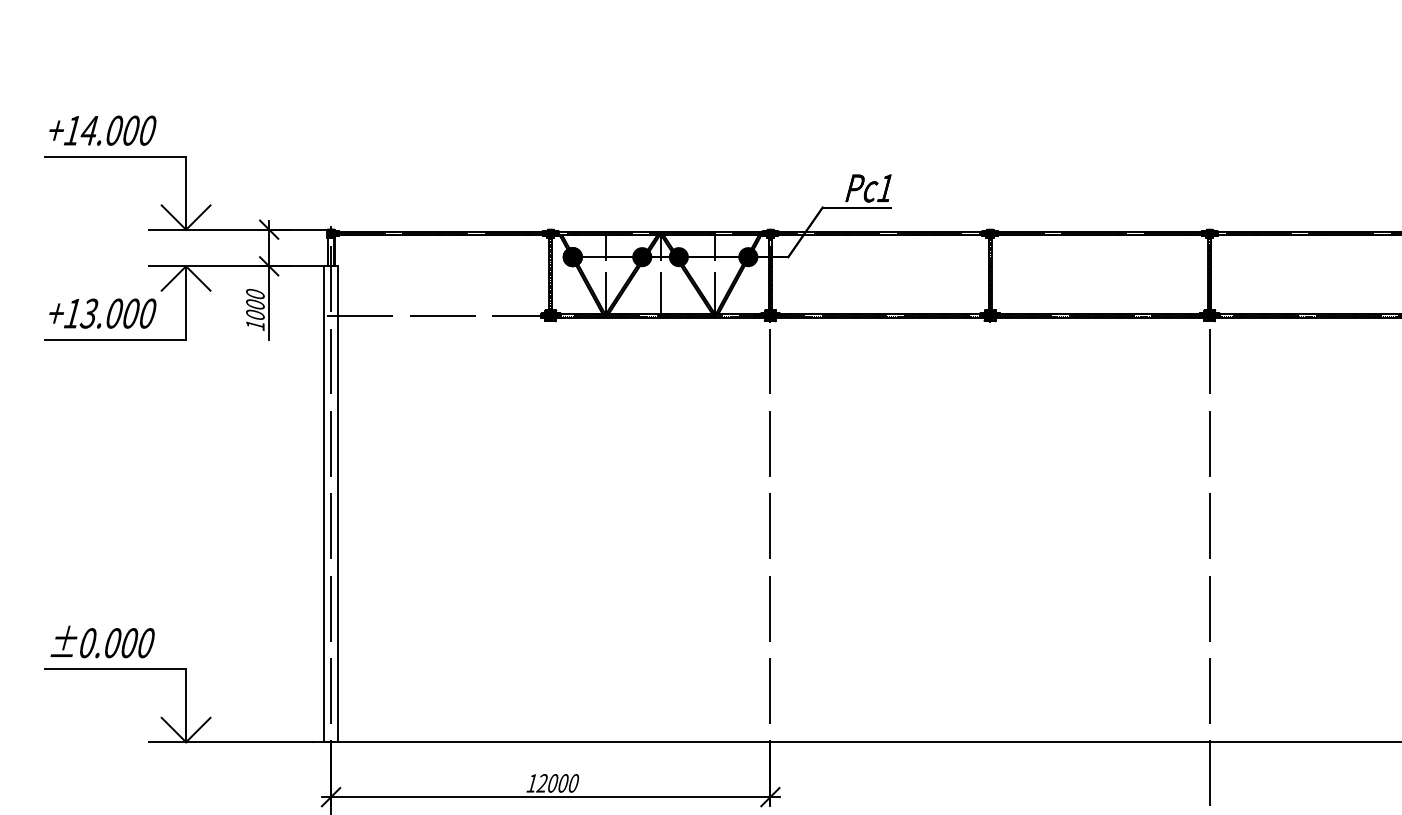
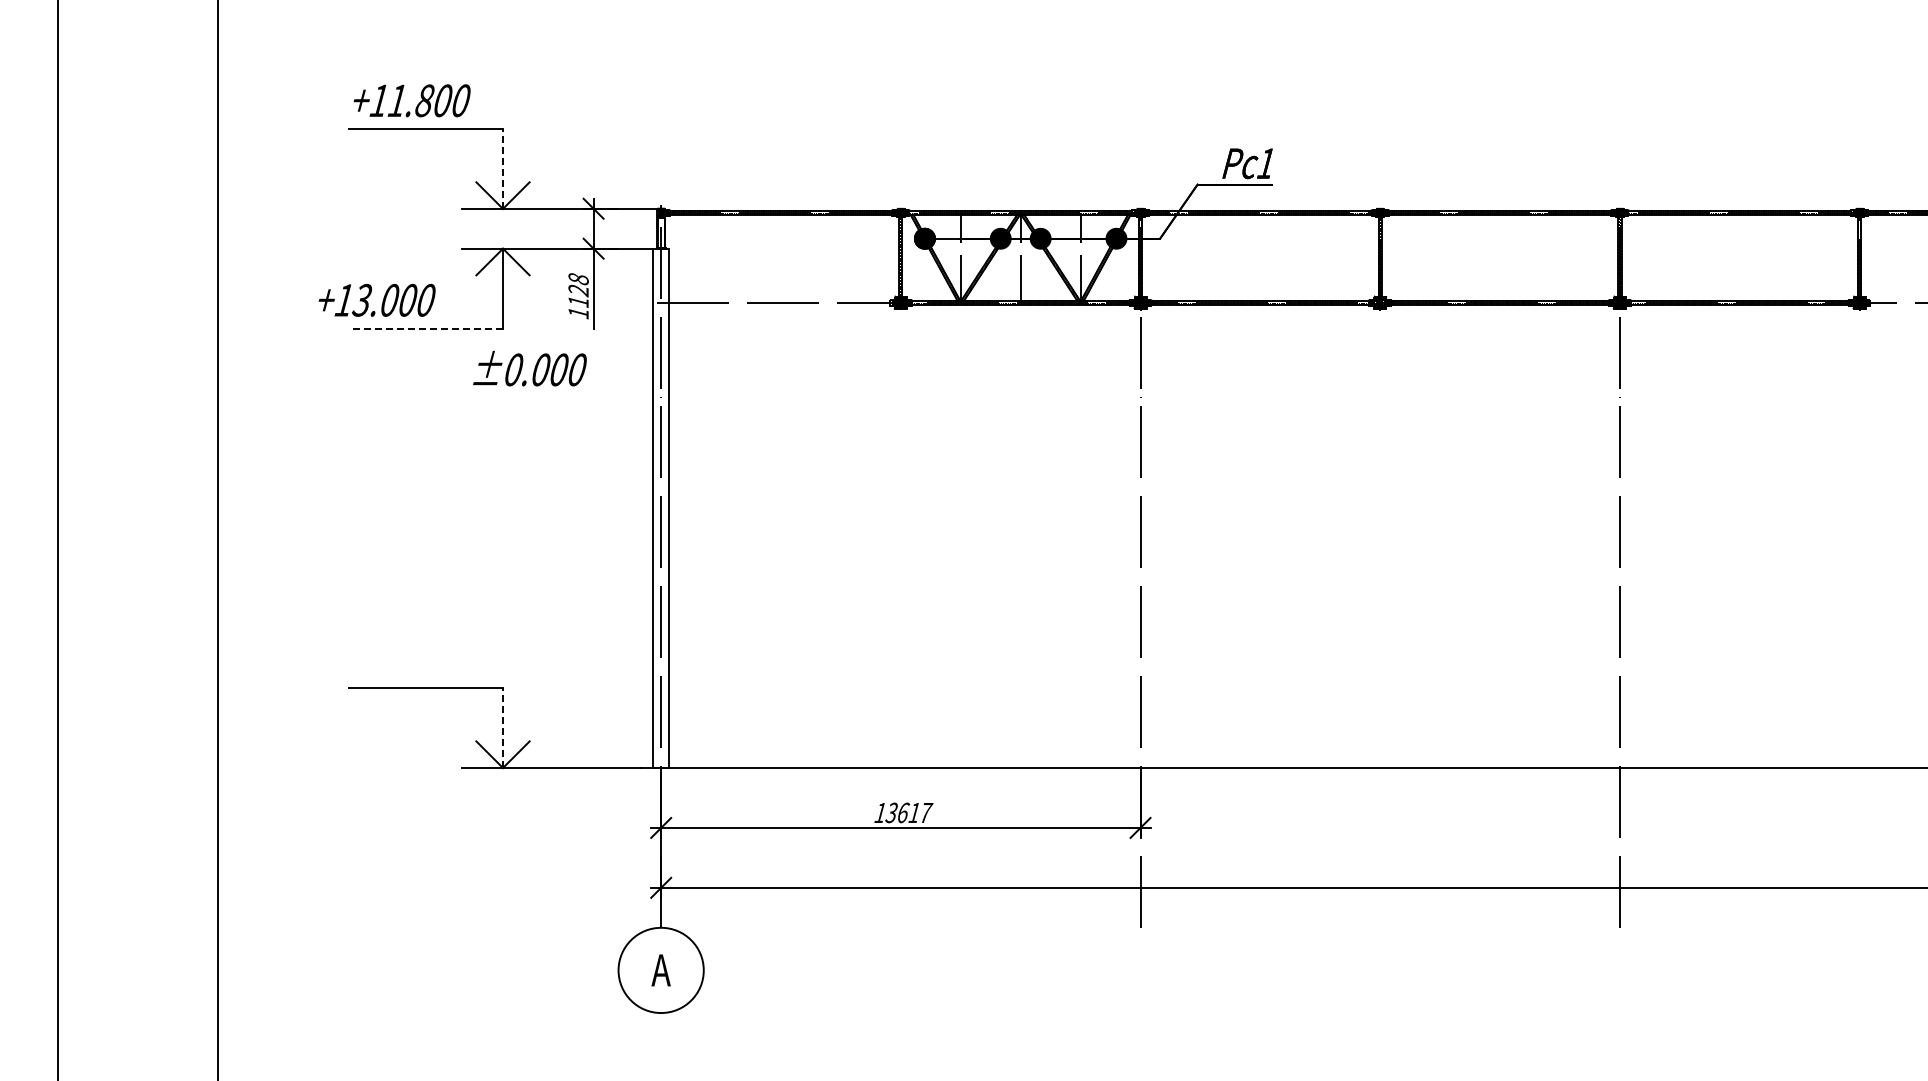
text: (101, 130) -> (410, 100), +14.000 -> +11.800
line: (186, 192) -> (503, 168), solid -> dashed
text: (255, 304) -> (578, 290), 1000 -> 1128
text: (102, 312) -> (376, 299), moved
line: (115, 339) -> (425, 328), solid -> dashed
text: (102, 641) -> (529, 368), moved
line: (186, 706) -> (503, 728), solid -> dashed
text: (557, 782) -> (908, 812), 12000 -> 13617

